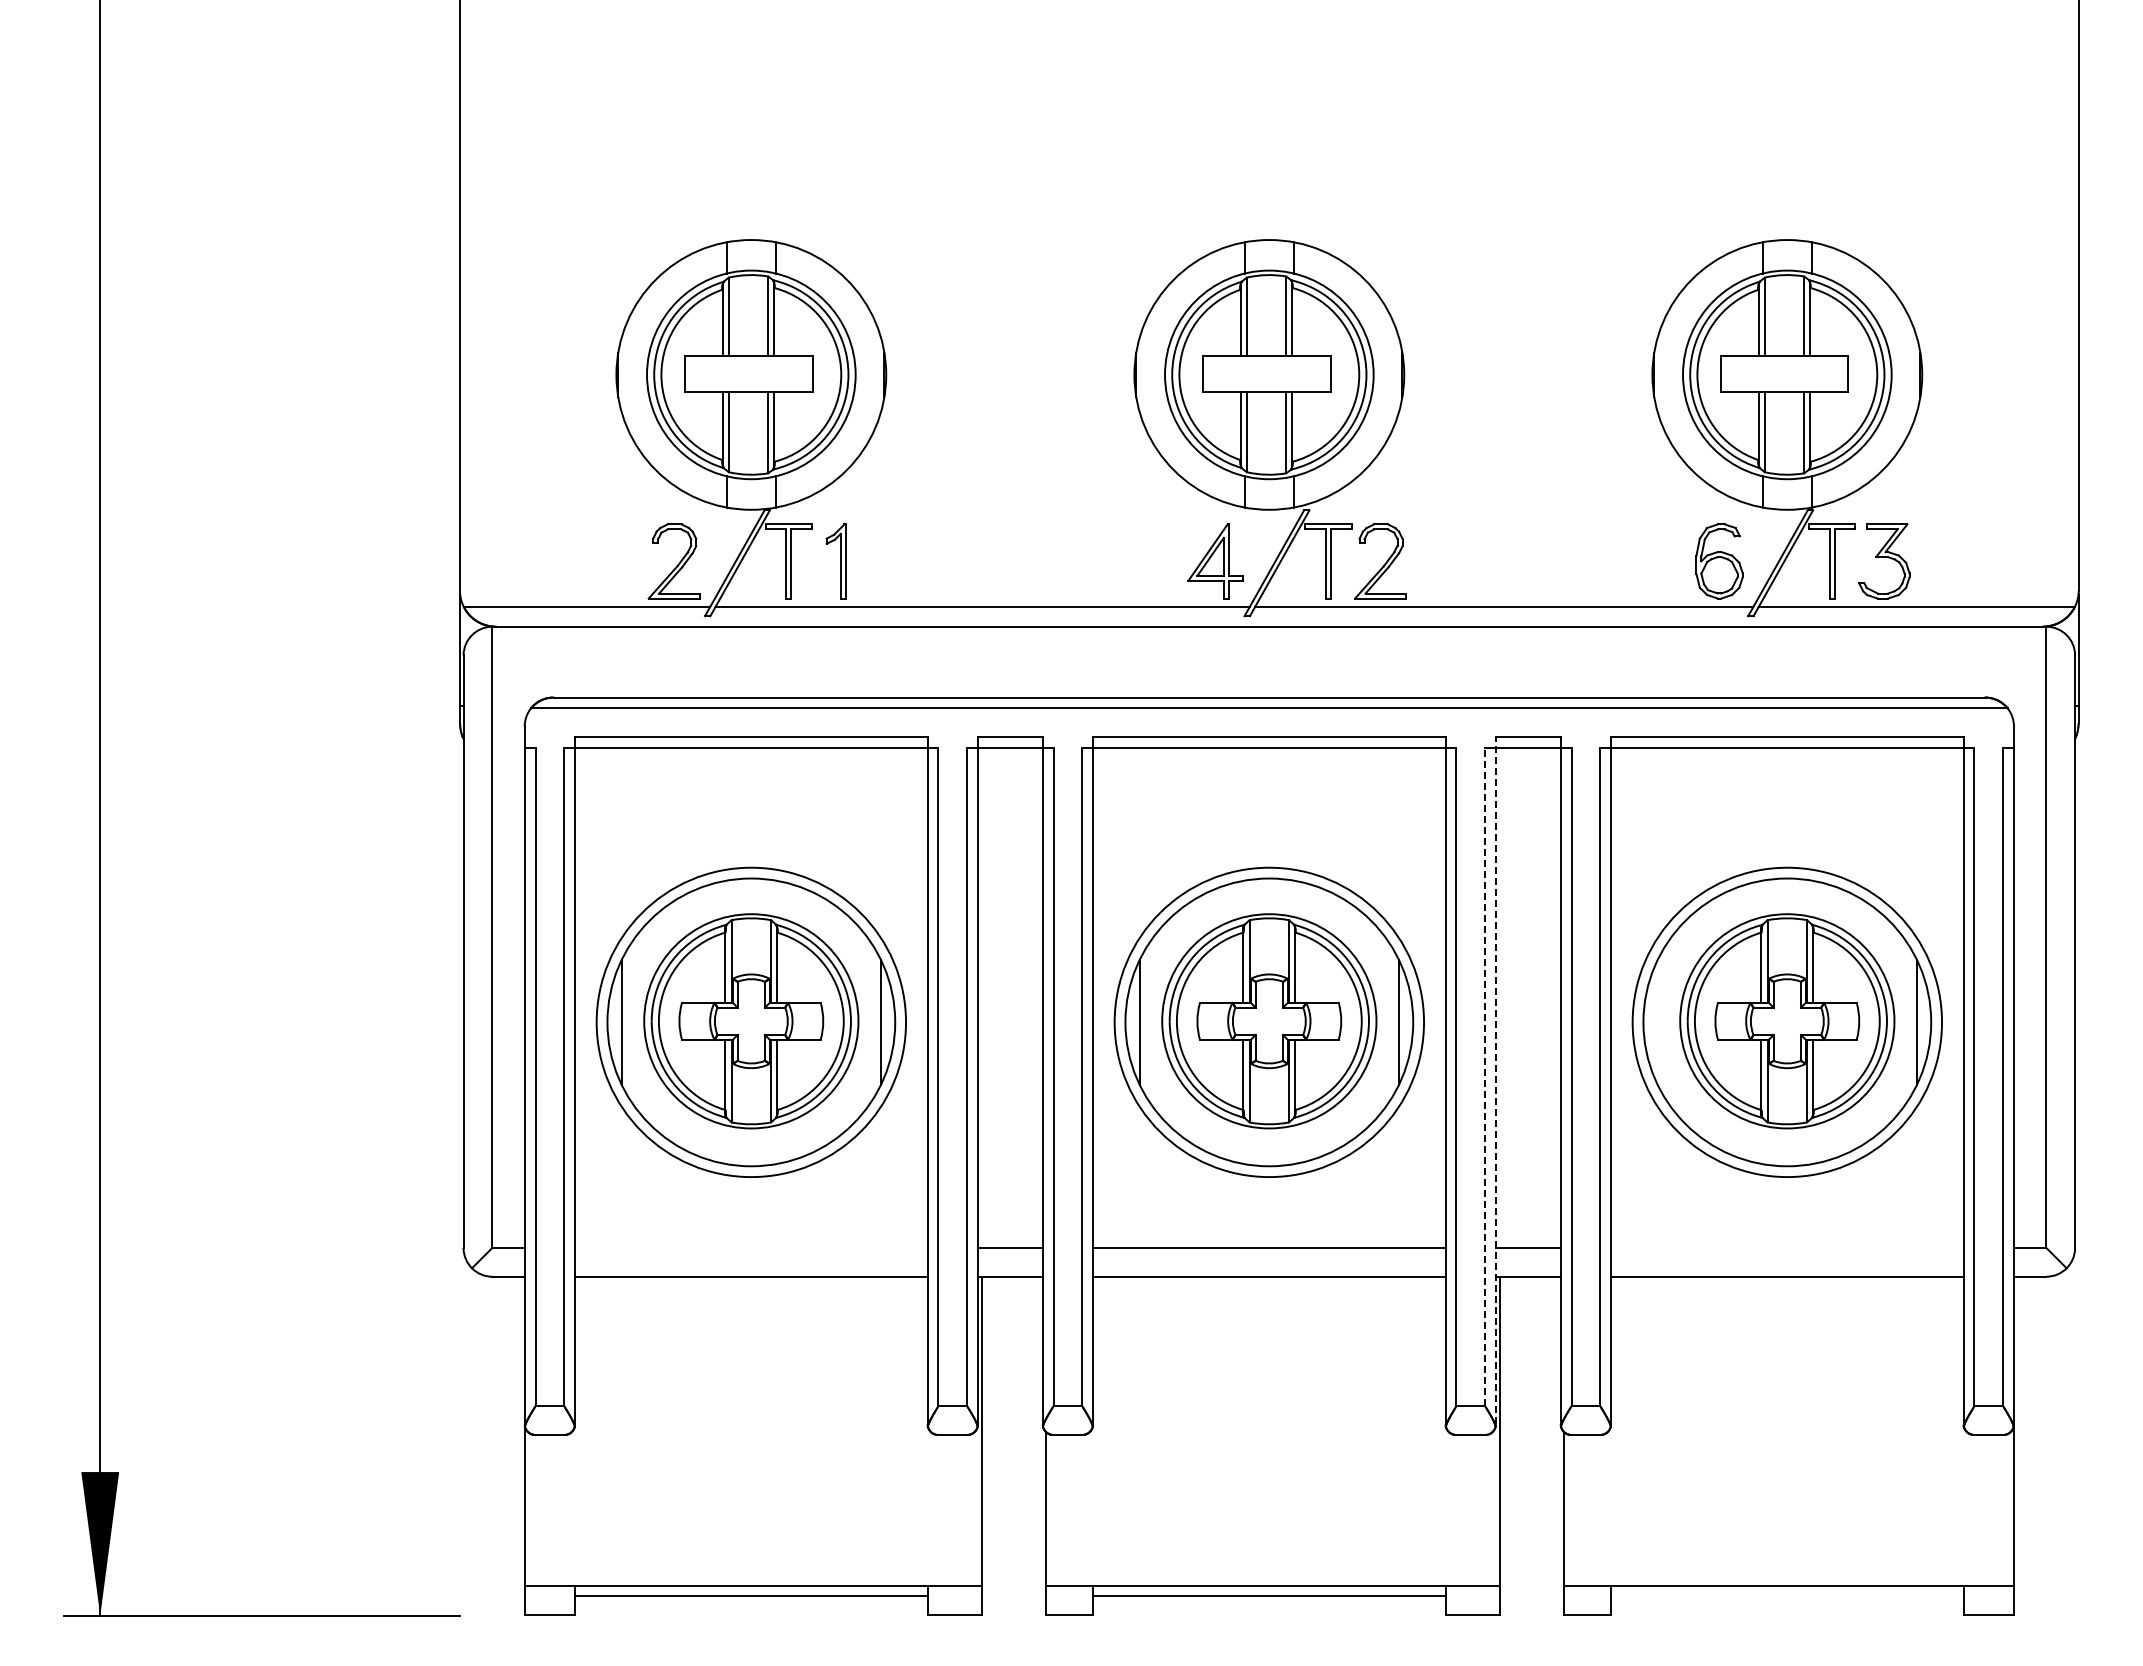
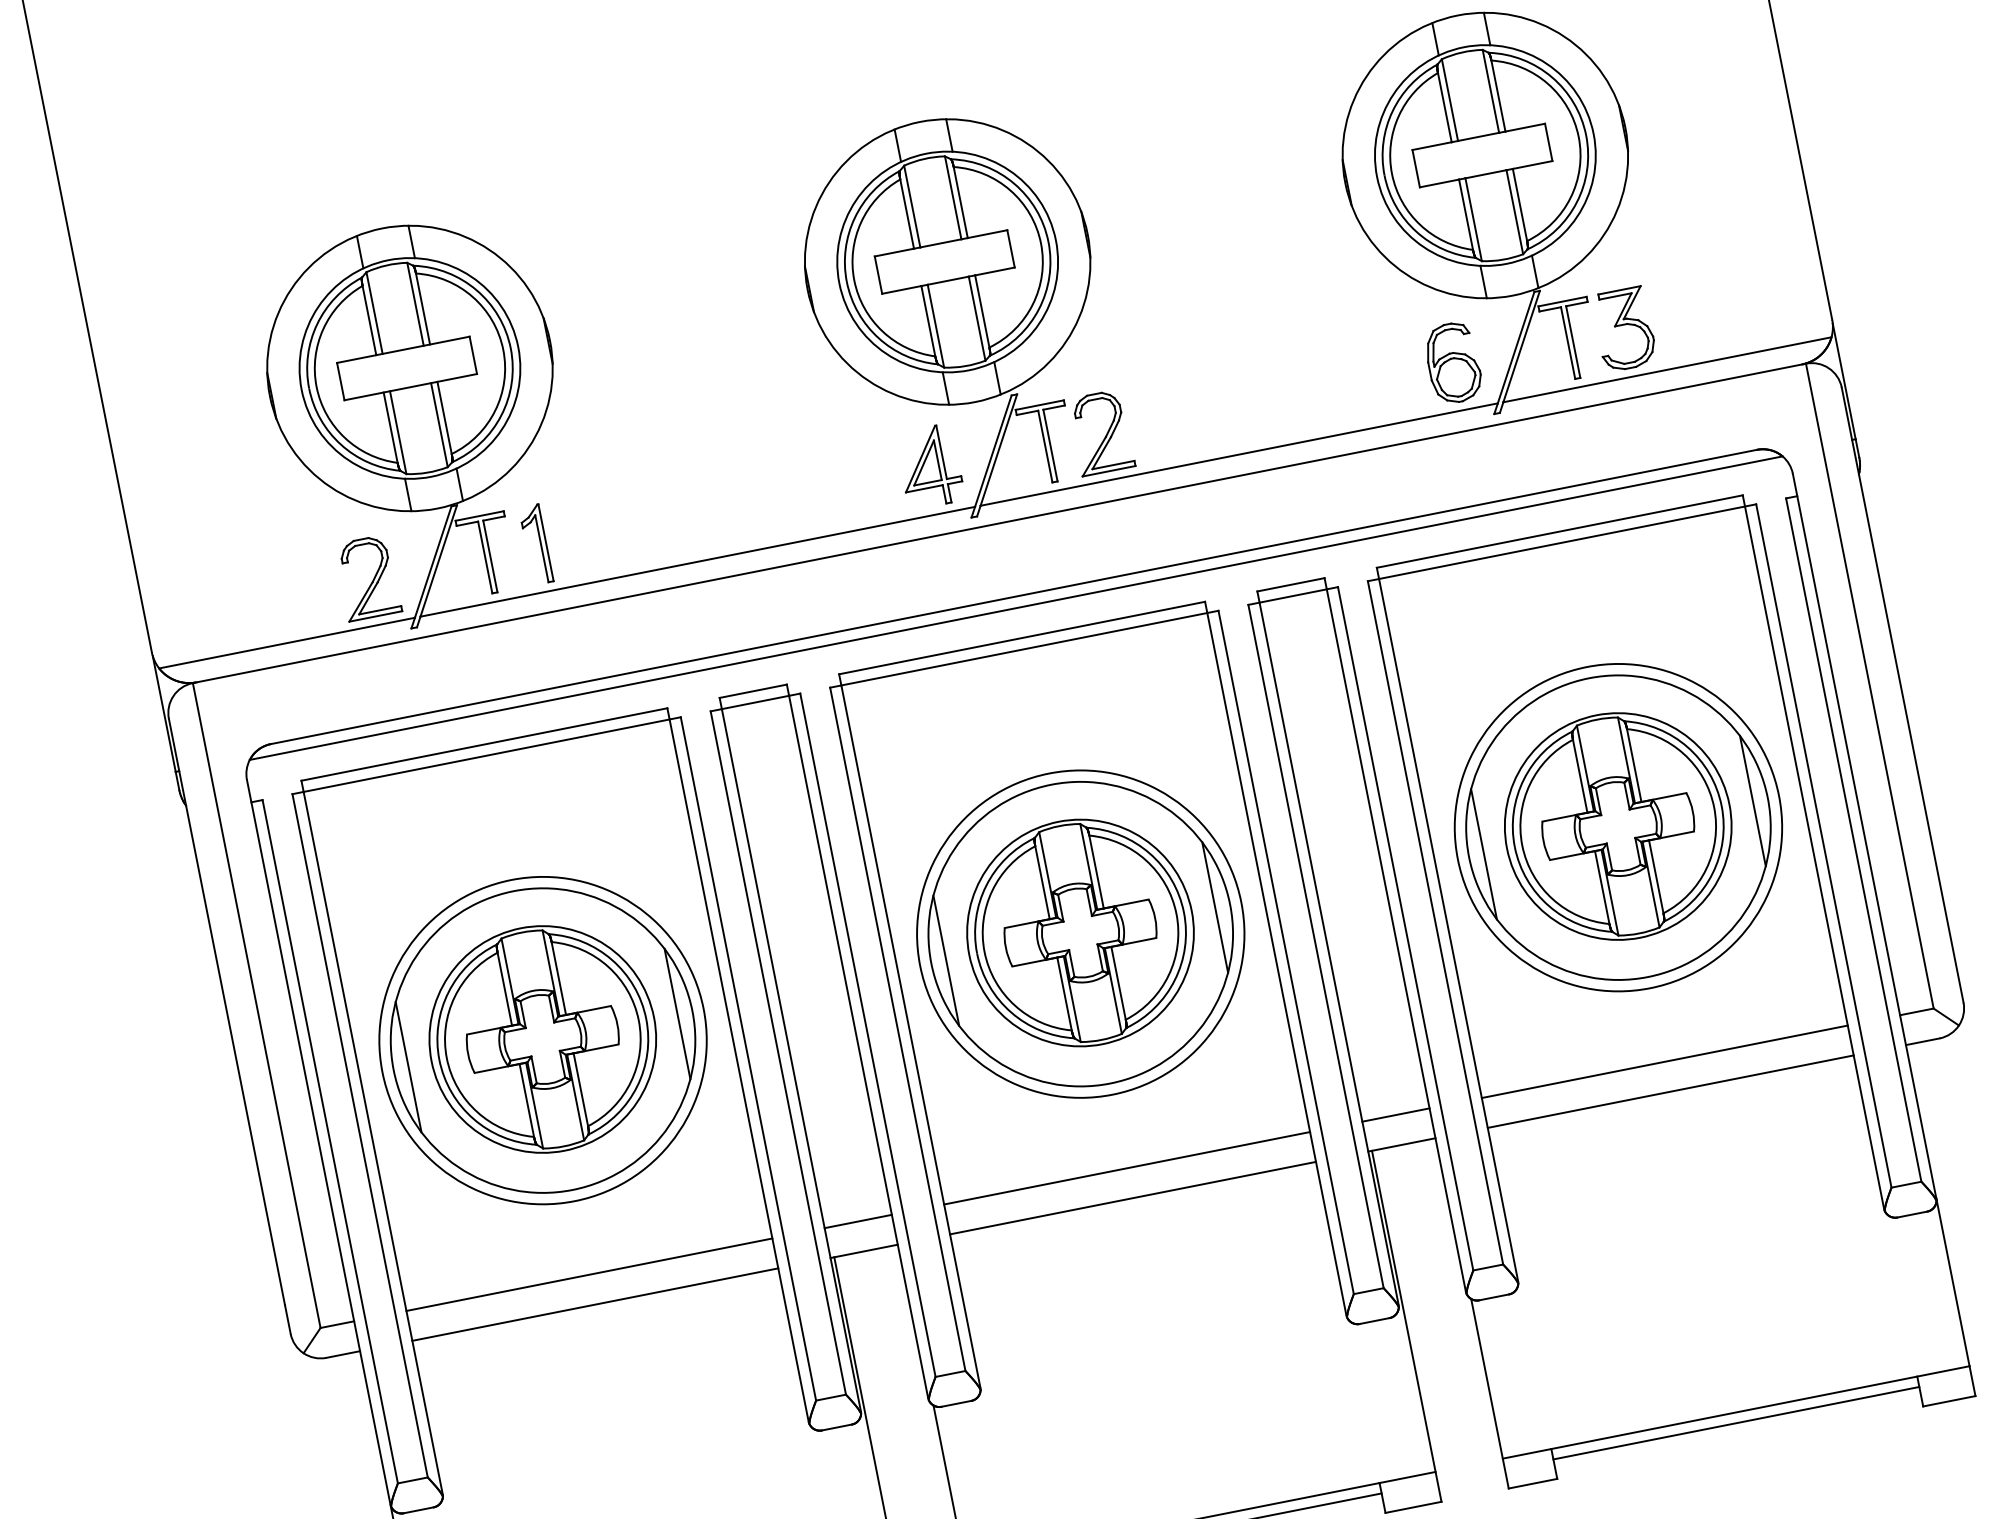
line: (1657, 1022) -> (1483, 854), added
line: (1485, 1076) -> (1316, 945), dashed -> solid
line: (1495, 1080) -> (1327, 947), dashed -> solid
line: (751, 1247) -> (589, 1274), added
line: (1787, 1247) -> (1664, 1061), added
line: (1787, 1596) -> (1736, 1423), added

